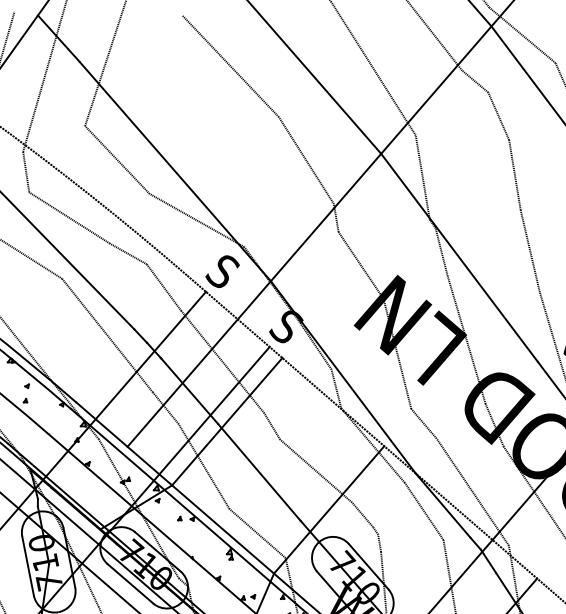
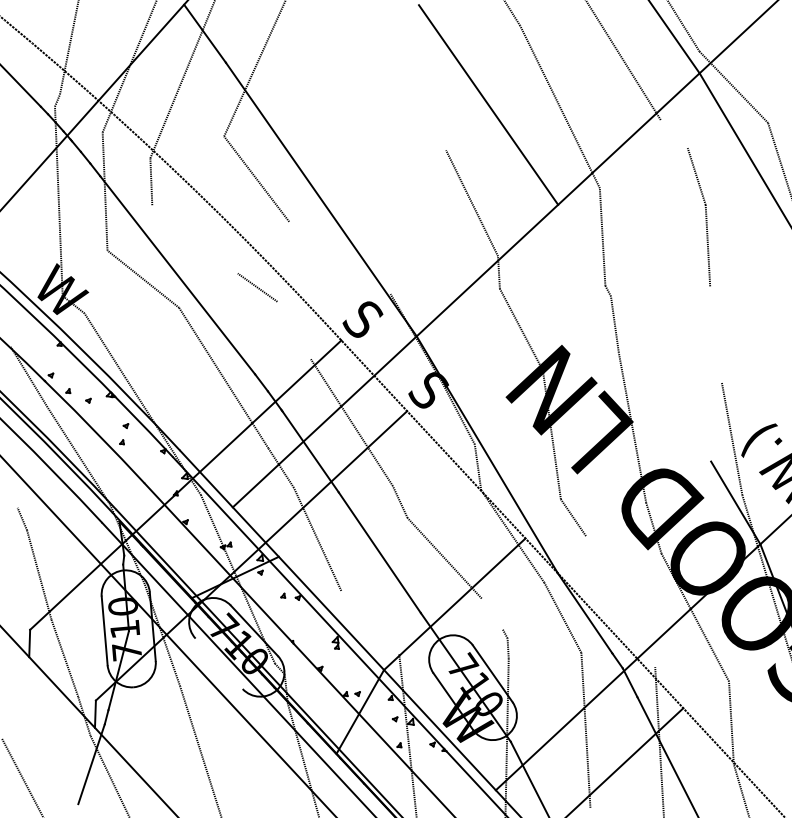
line: (230, 66) -> (397, 86), removed
line: (474, 81) -> (673, 133), removed
line: (69, 218) -> (194, 239), removed
line: (196, 220) -> (339, 257), removed
line: (529, 251) -> (715, 334), removed
line: (459, 257) -> (634, 332), removed
line: (163, 287) -> (293, 330), removed
line: (227, 421) -> (349, 490), removed
line: (472, 491) -> (620, 601), removed
line: (361, 514) -> (491, 613), removed
line: (257, 532) -> (370, 621), removed
line: (129, 583) -> (218, 663), removed

